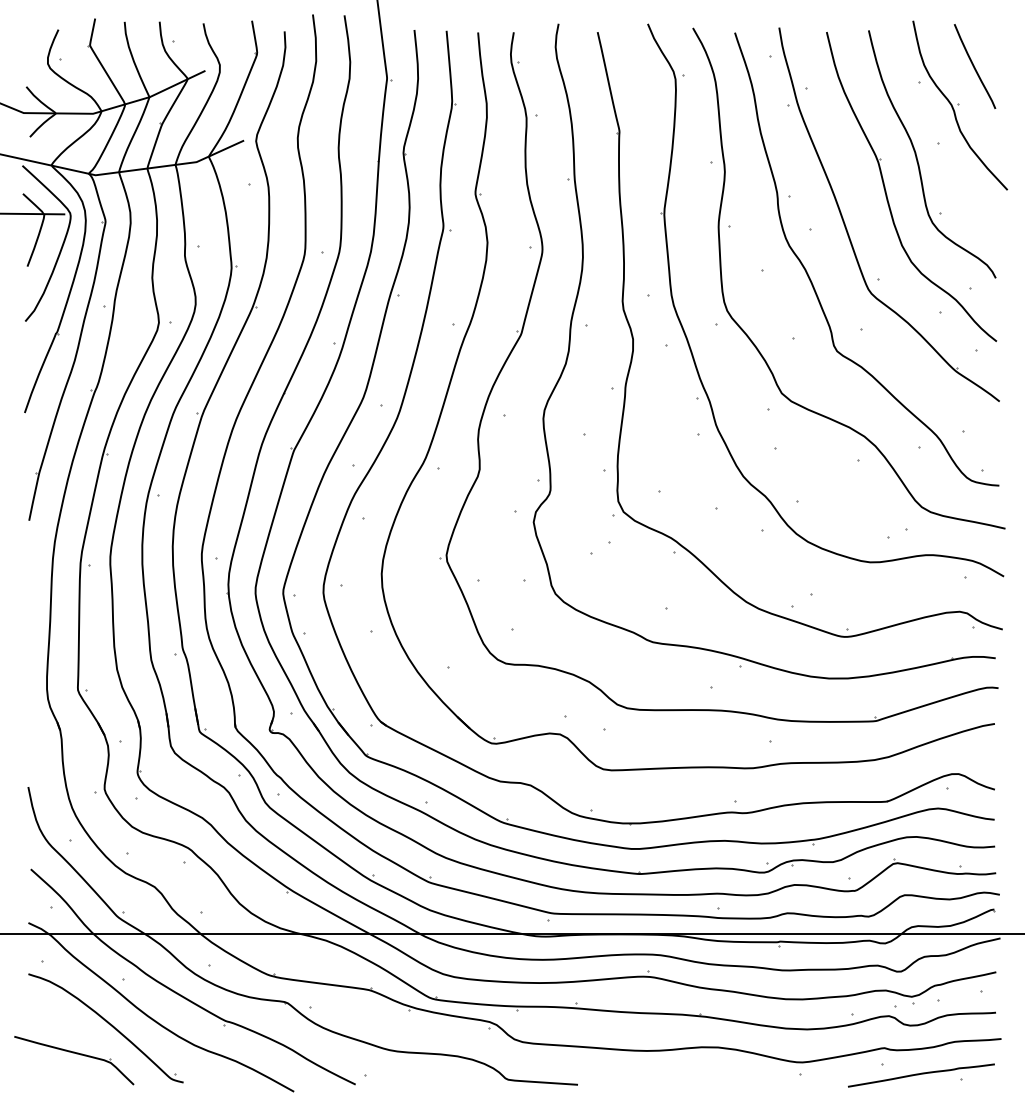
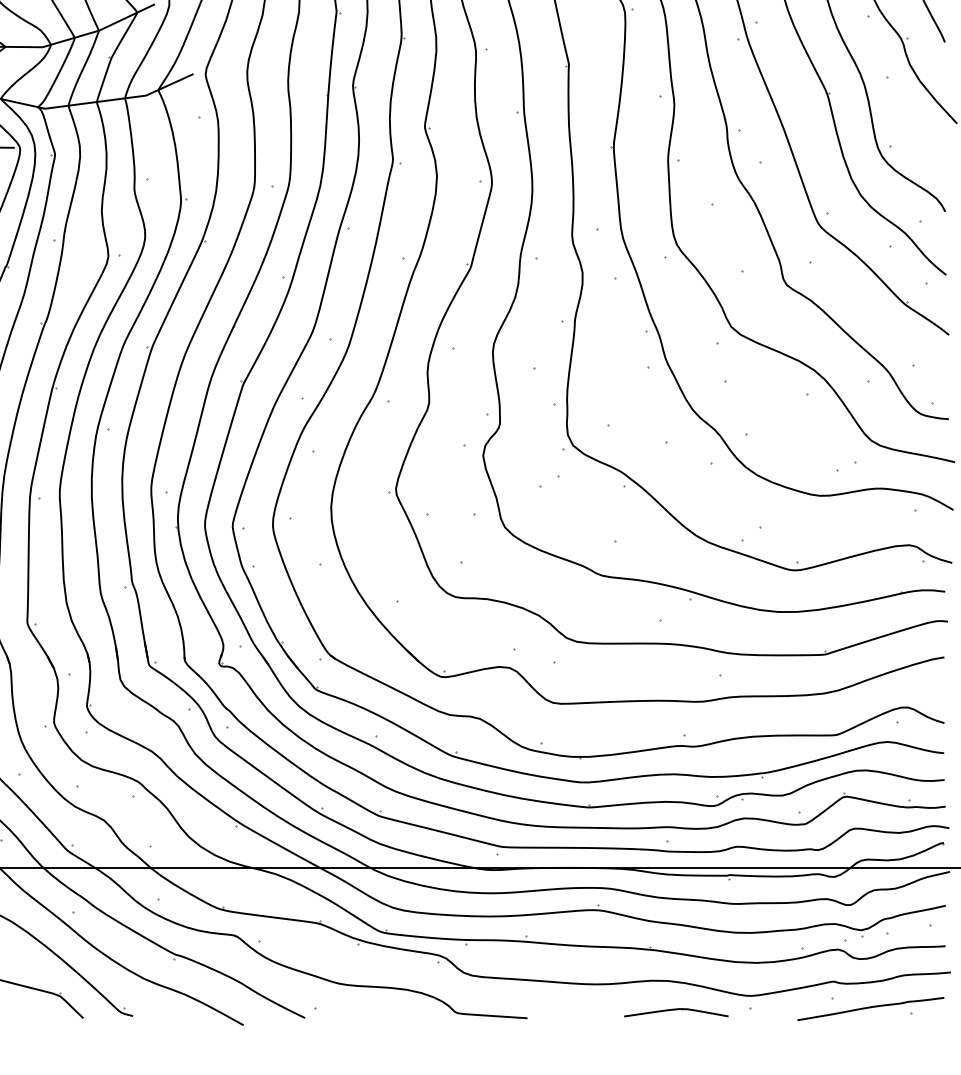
part: (726, 1078) -> (675, 1011), added

